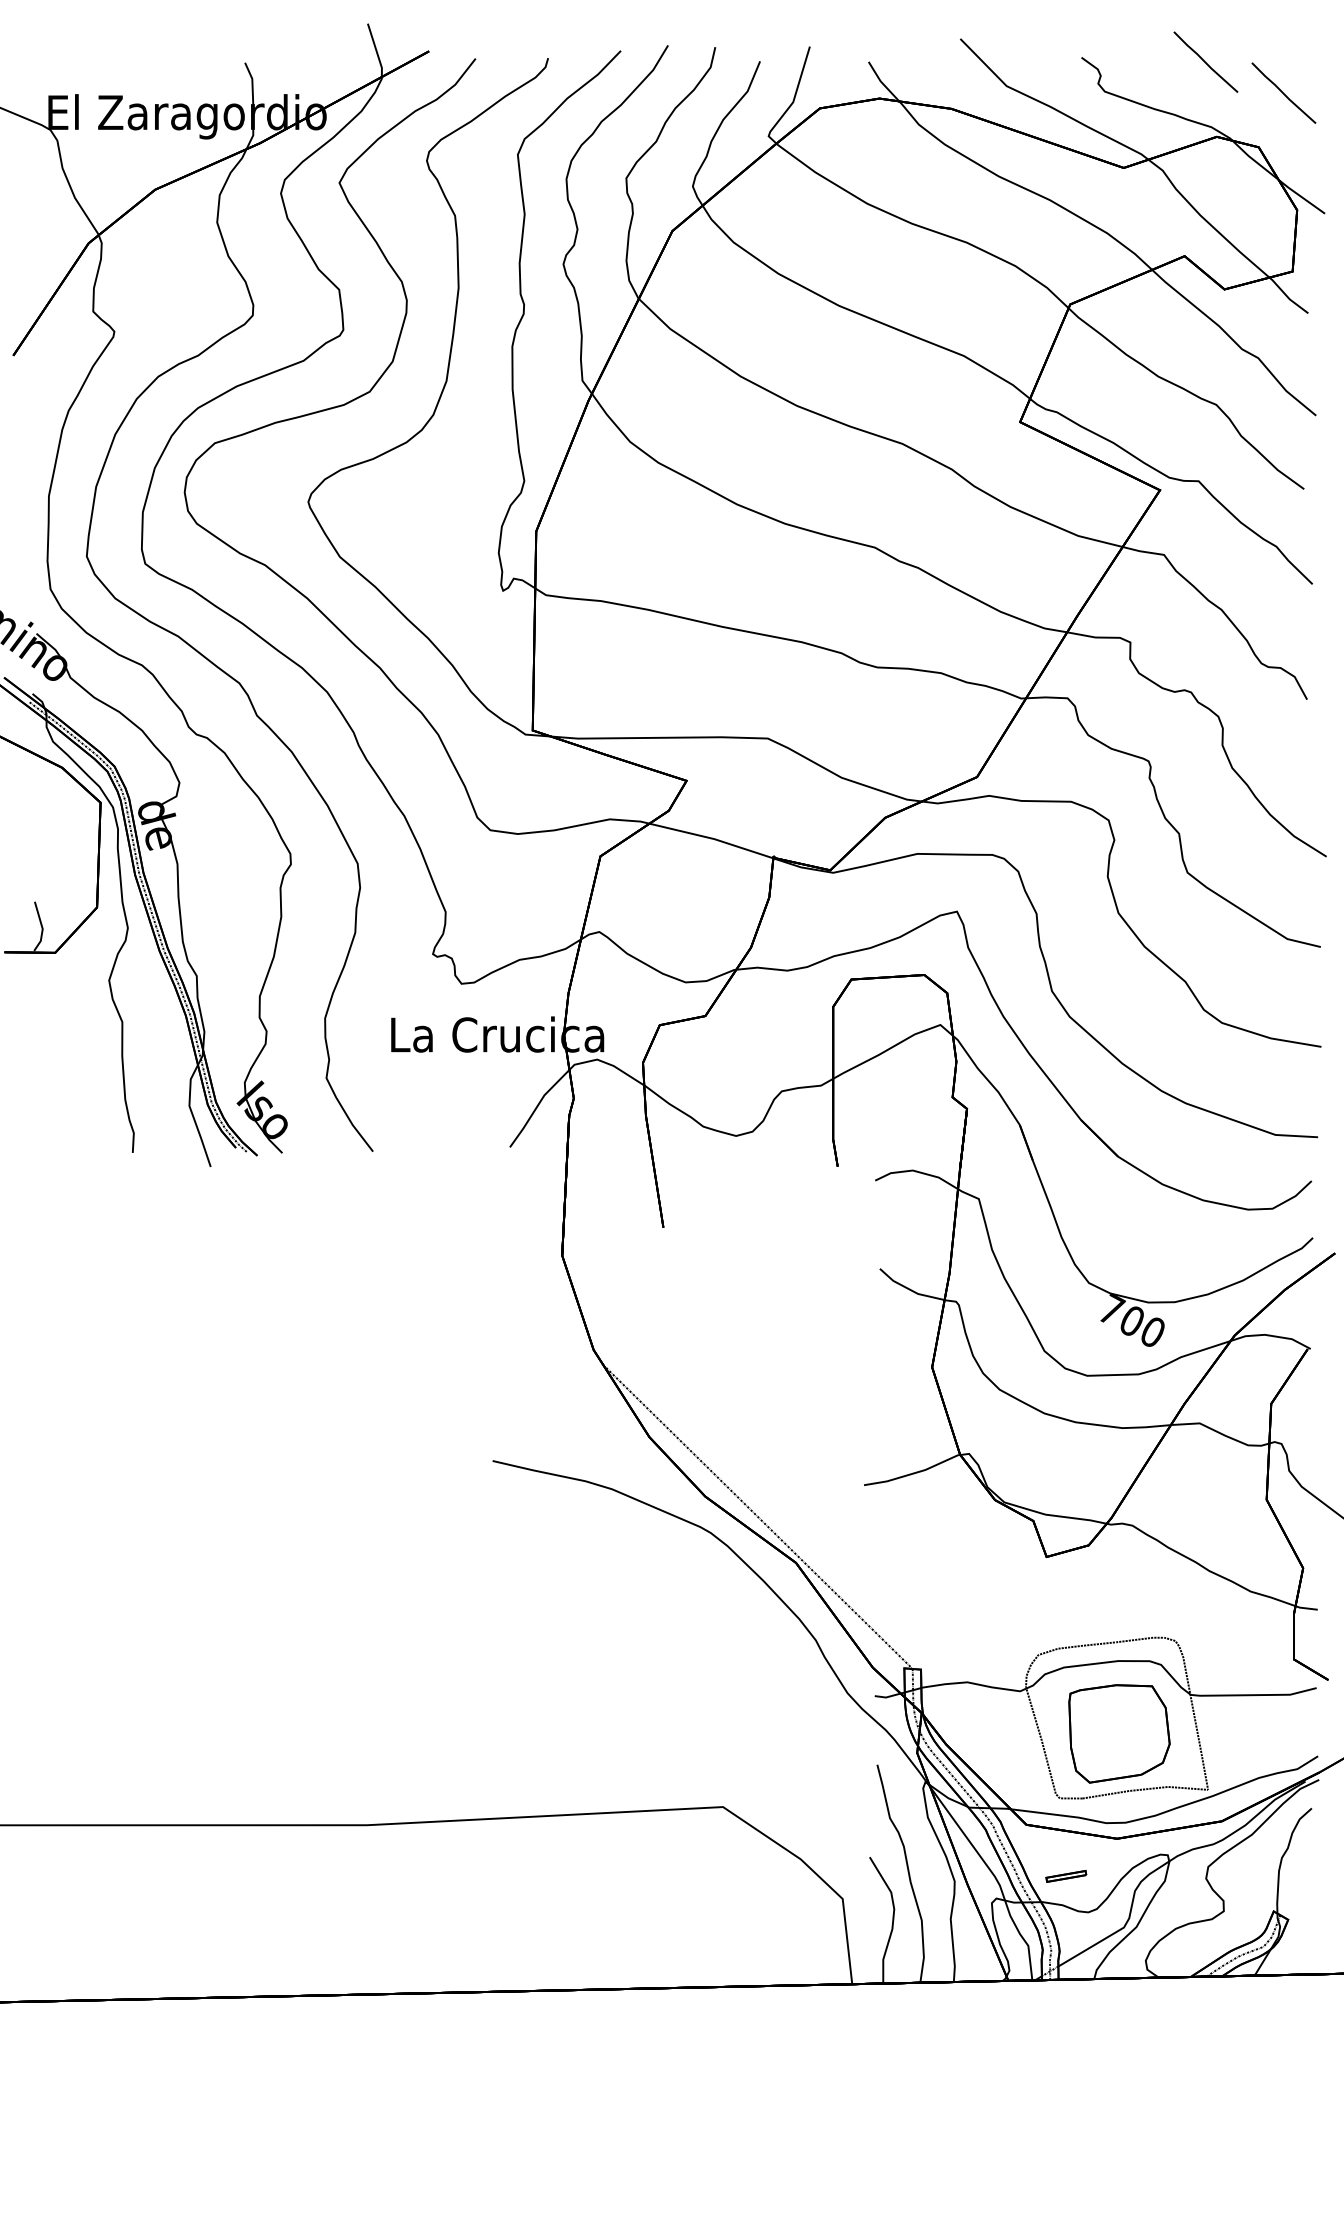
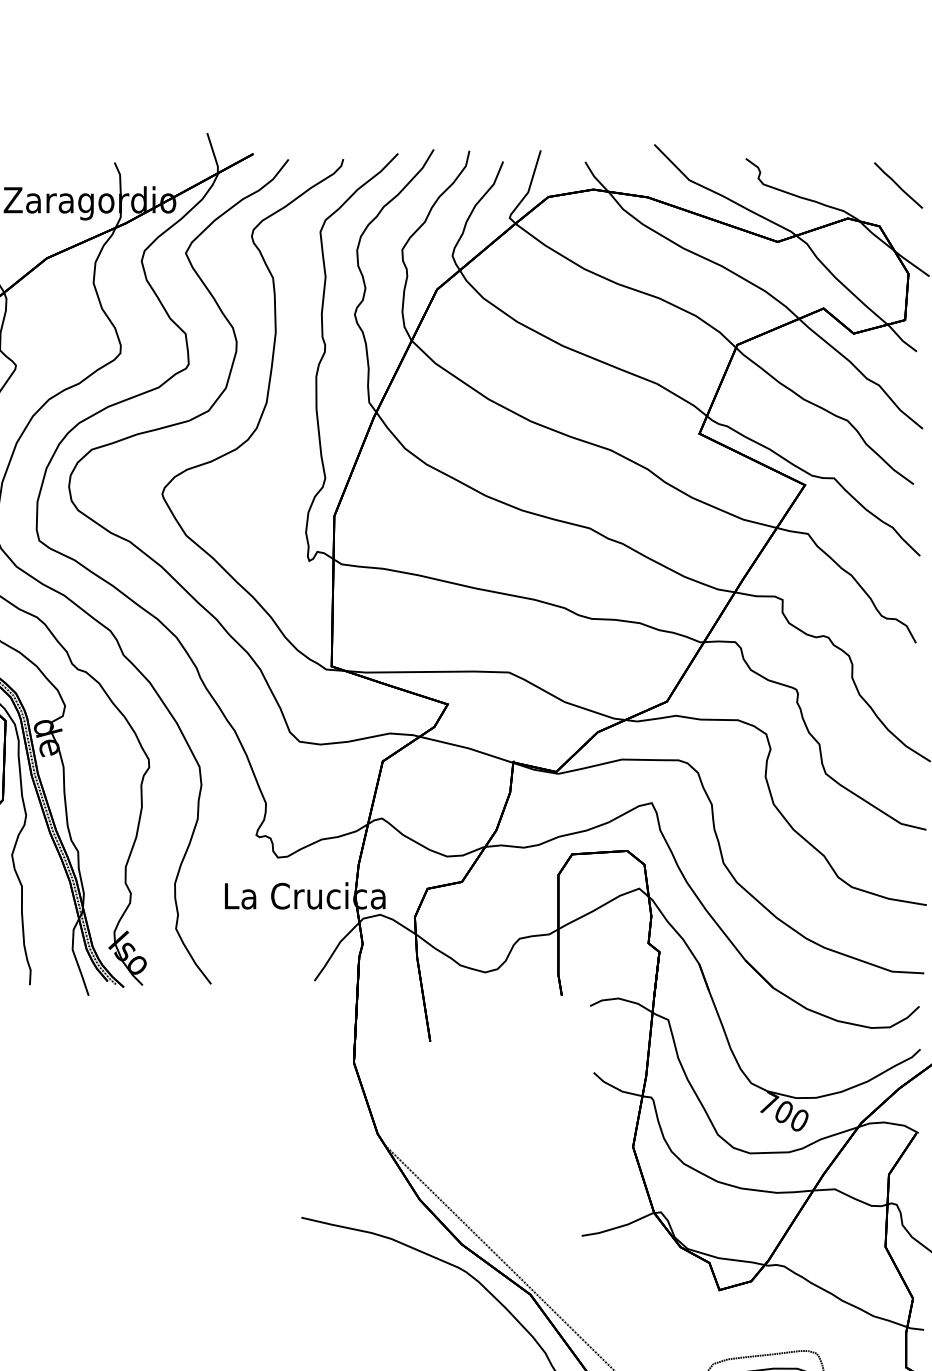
line: (1205, 61) -> (839, 161), removed

